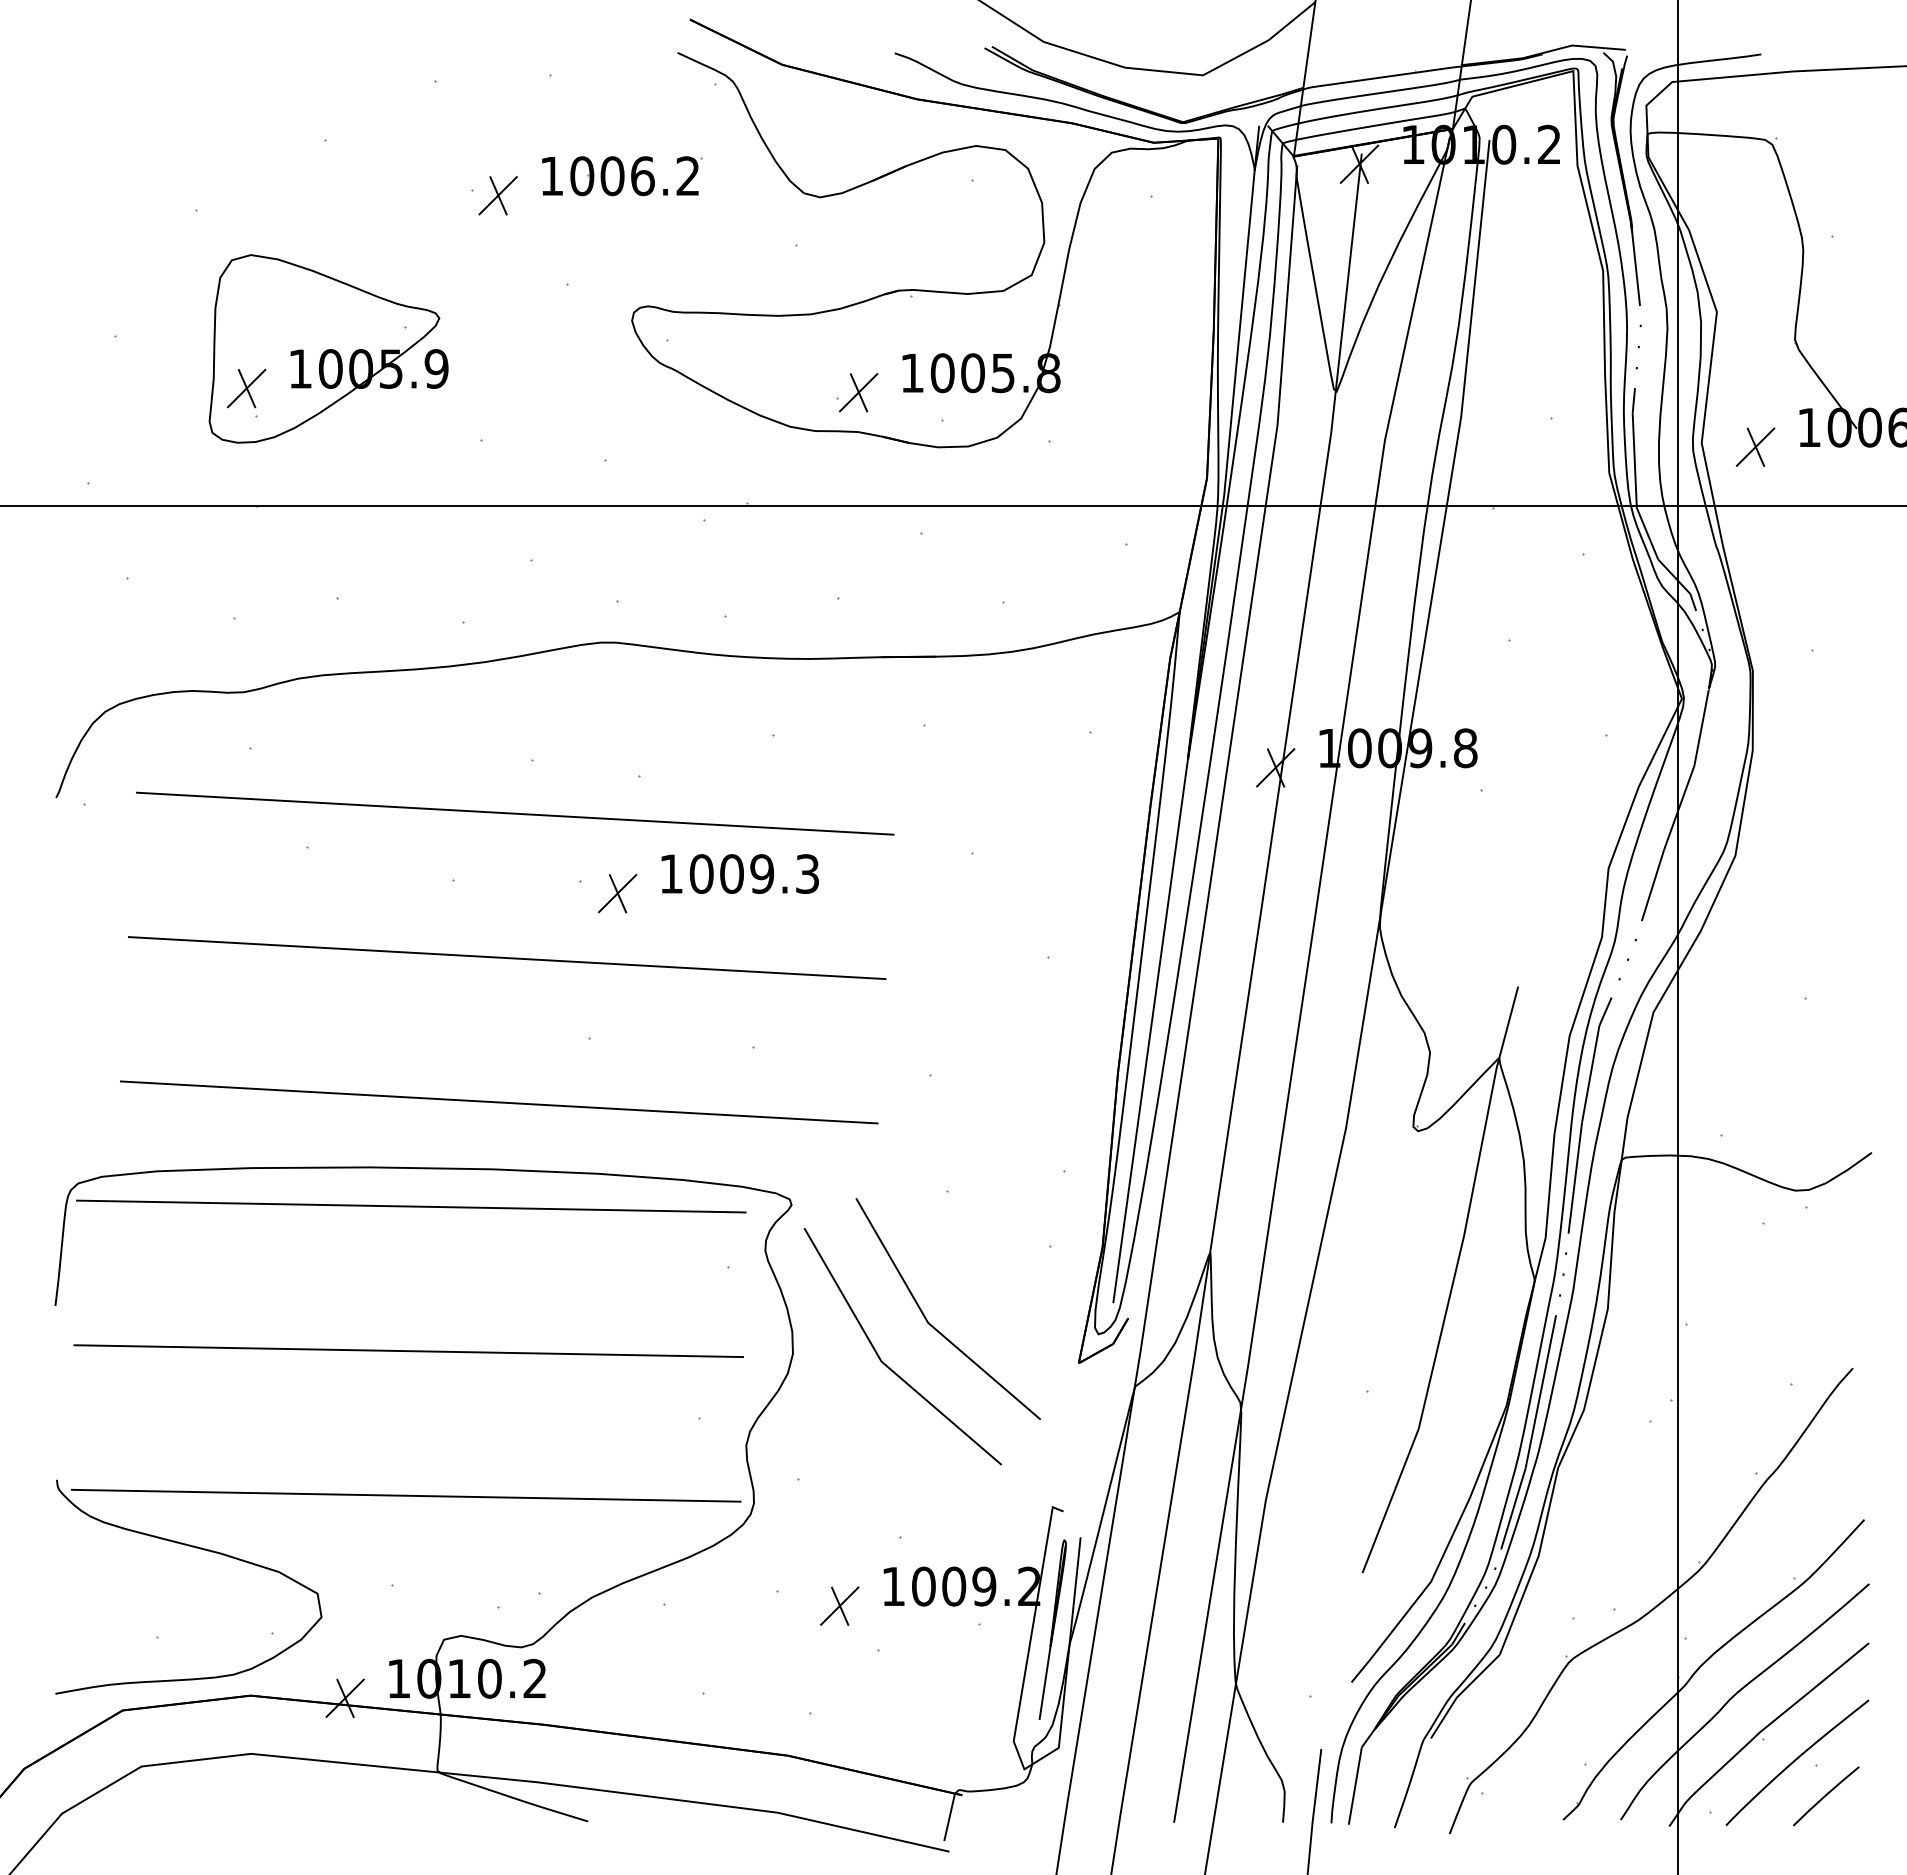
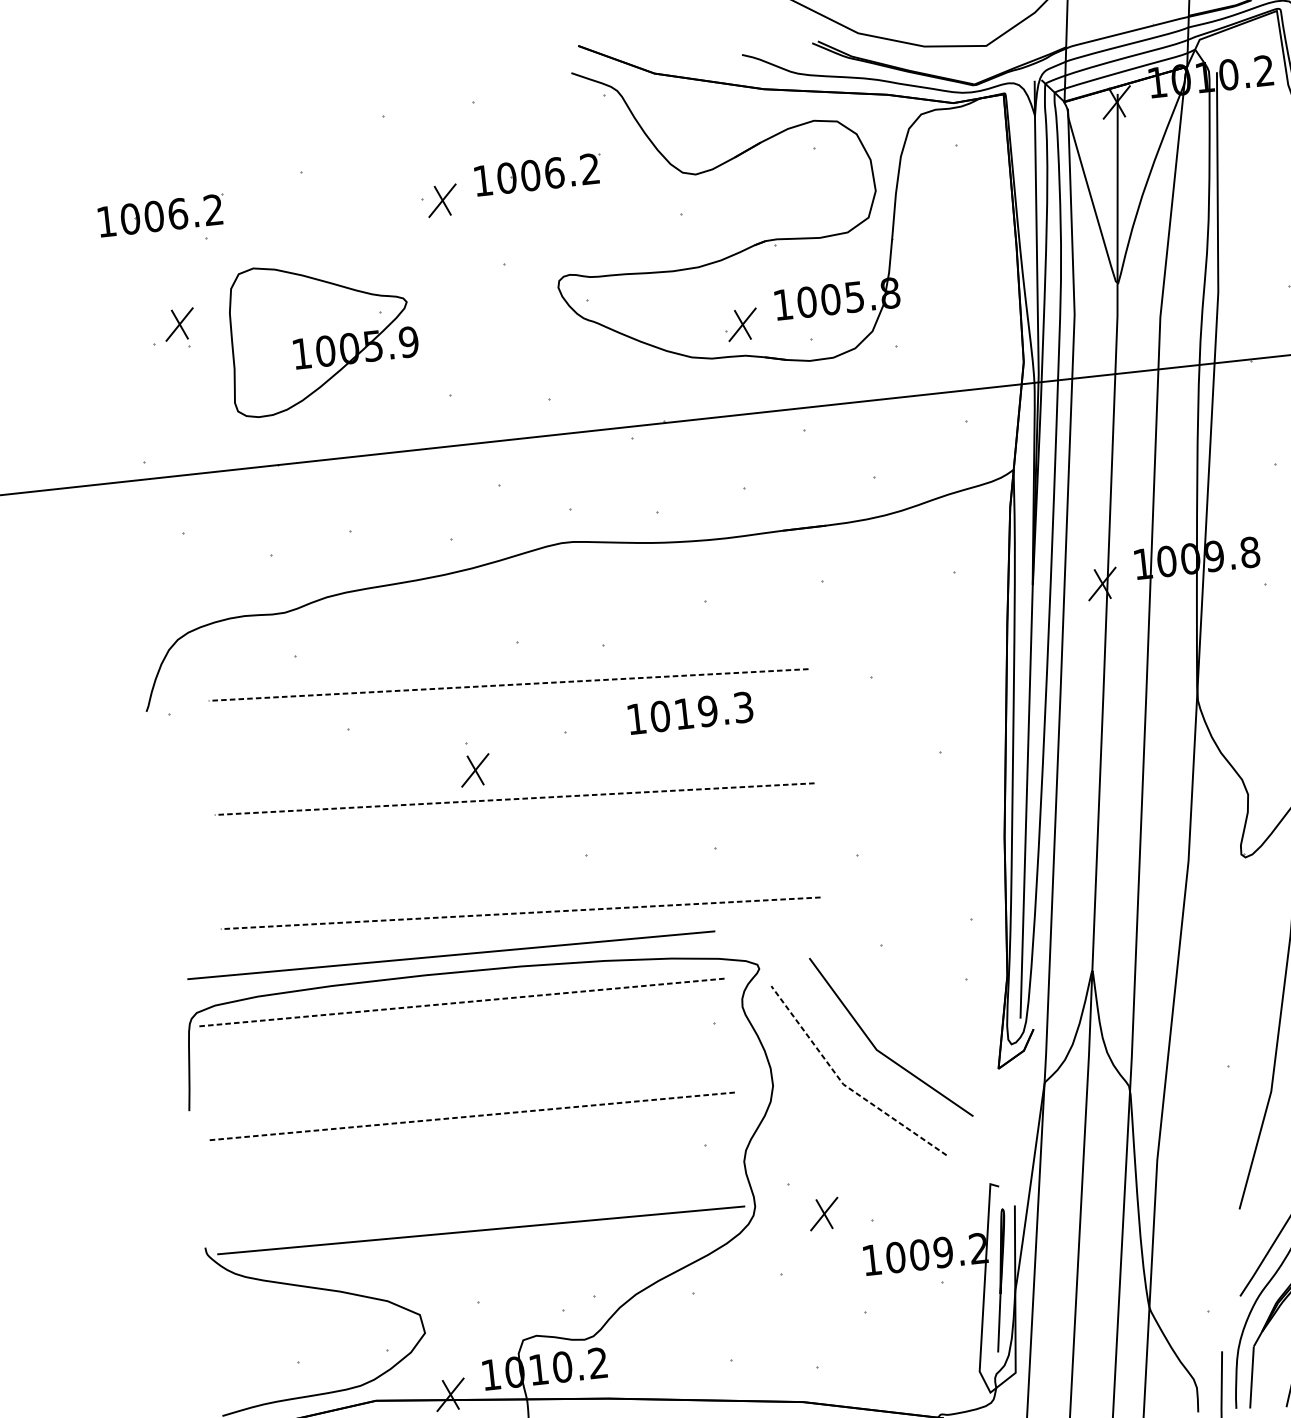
part: (143, 176) -> (162, 215), added
part: (246, 392) -> (179, 327), moved
line: (515, 813) -> (508, 684), solid -> dashed
text: (731, 873) -> (683, 713), 1009.3 -> 1019.3
part: (617, 893) -> (475, 770), moved
line: (507, 958) -> (514, 799), solid -> dashed
line: (499, 1102) -> (520, 913), solid -> dashed
line: (406, 1145) -> (451, 955), added
line: (410, 1206) -> (459, 1002), solid -> dashed
line: (408, 1351) -> (470, 1116), solid -> dashed
line: (882, 1362) -> (844, 1084), solid -> dashed
part: (839, 1605) -> (823, 1213), moved

